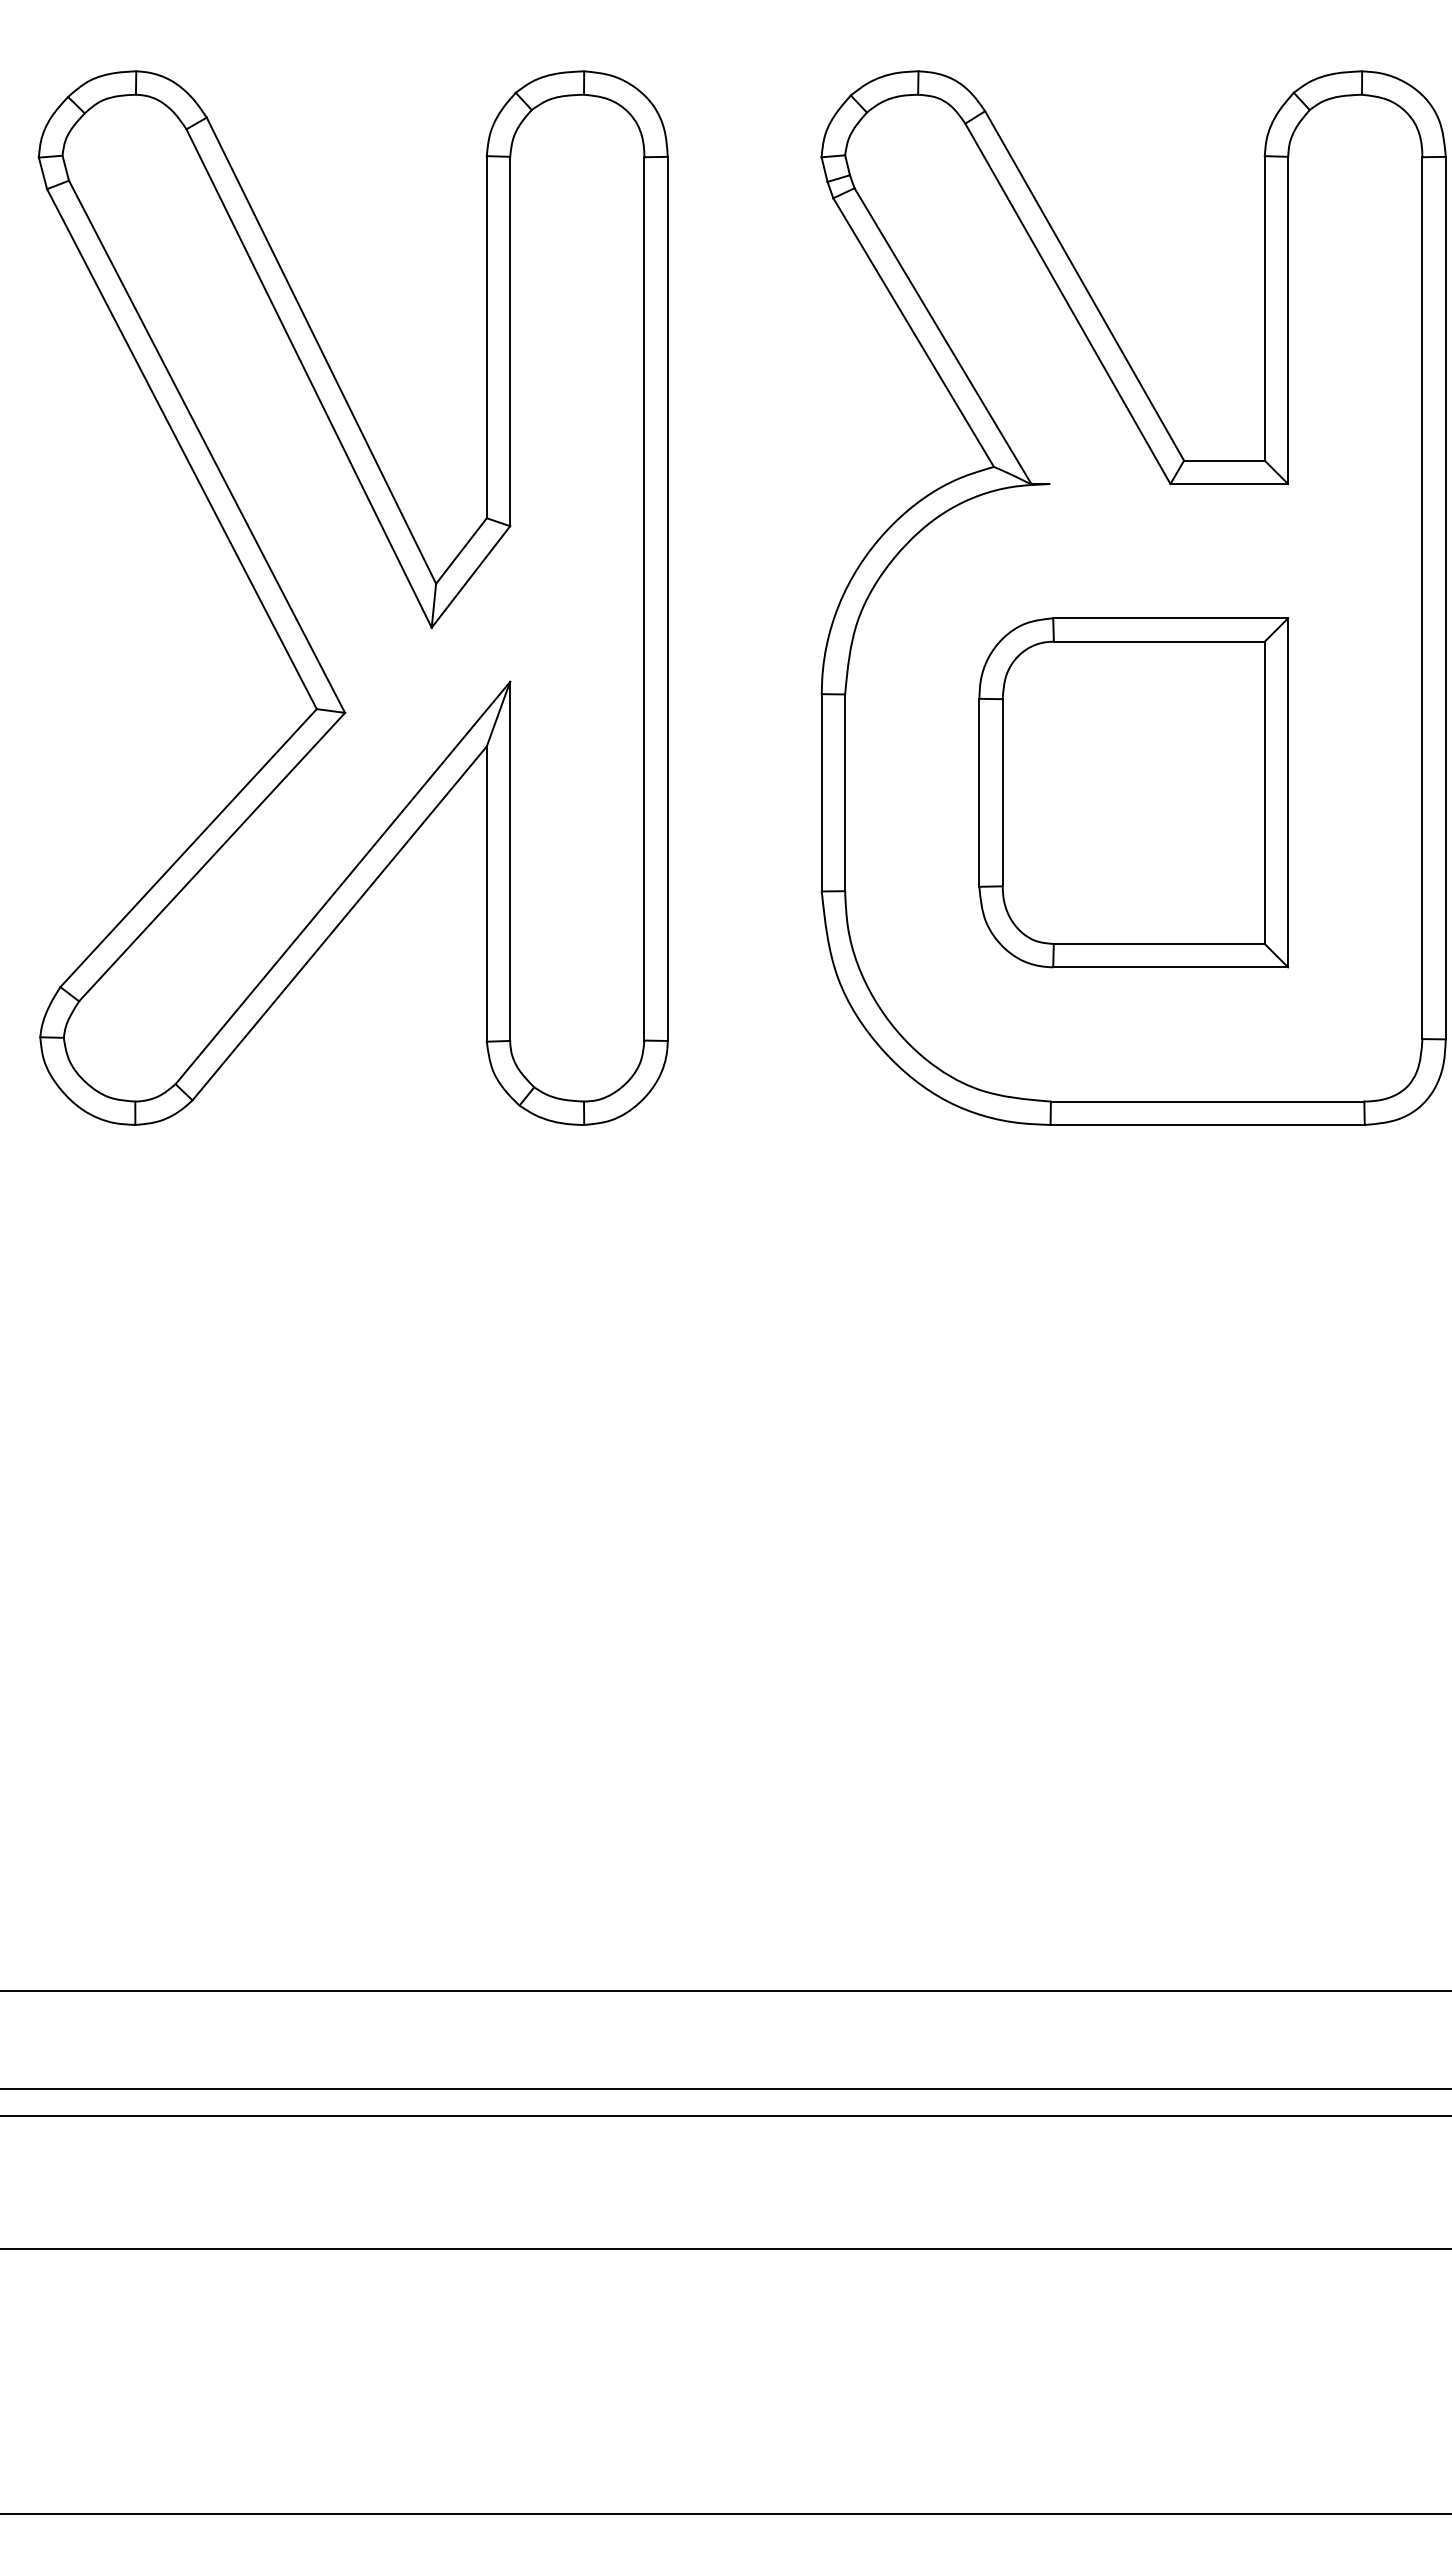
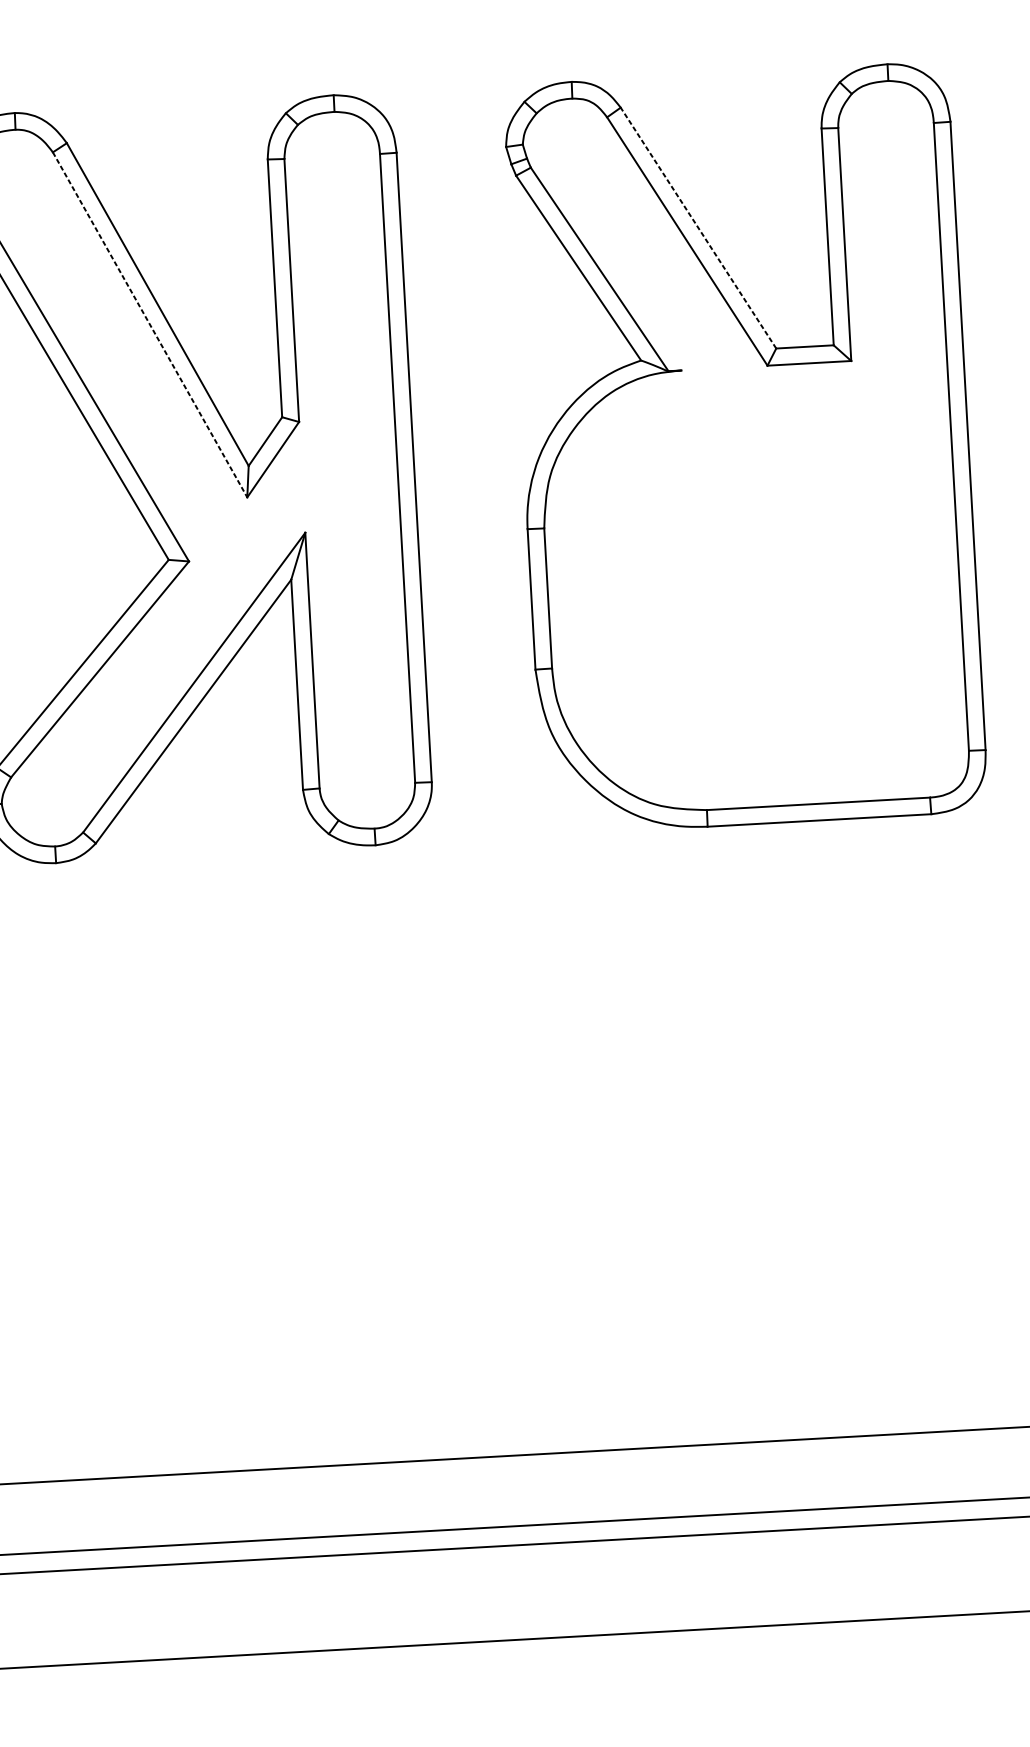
line: (1084, 285) -> (698, 227), solid -> dashed
line: (309, 378) -> (150, 324), solid -> dashed
part: (1133, 792) -> (753, 586), removed

